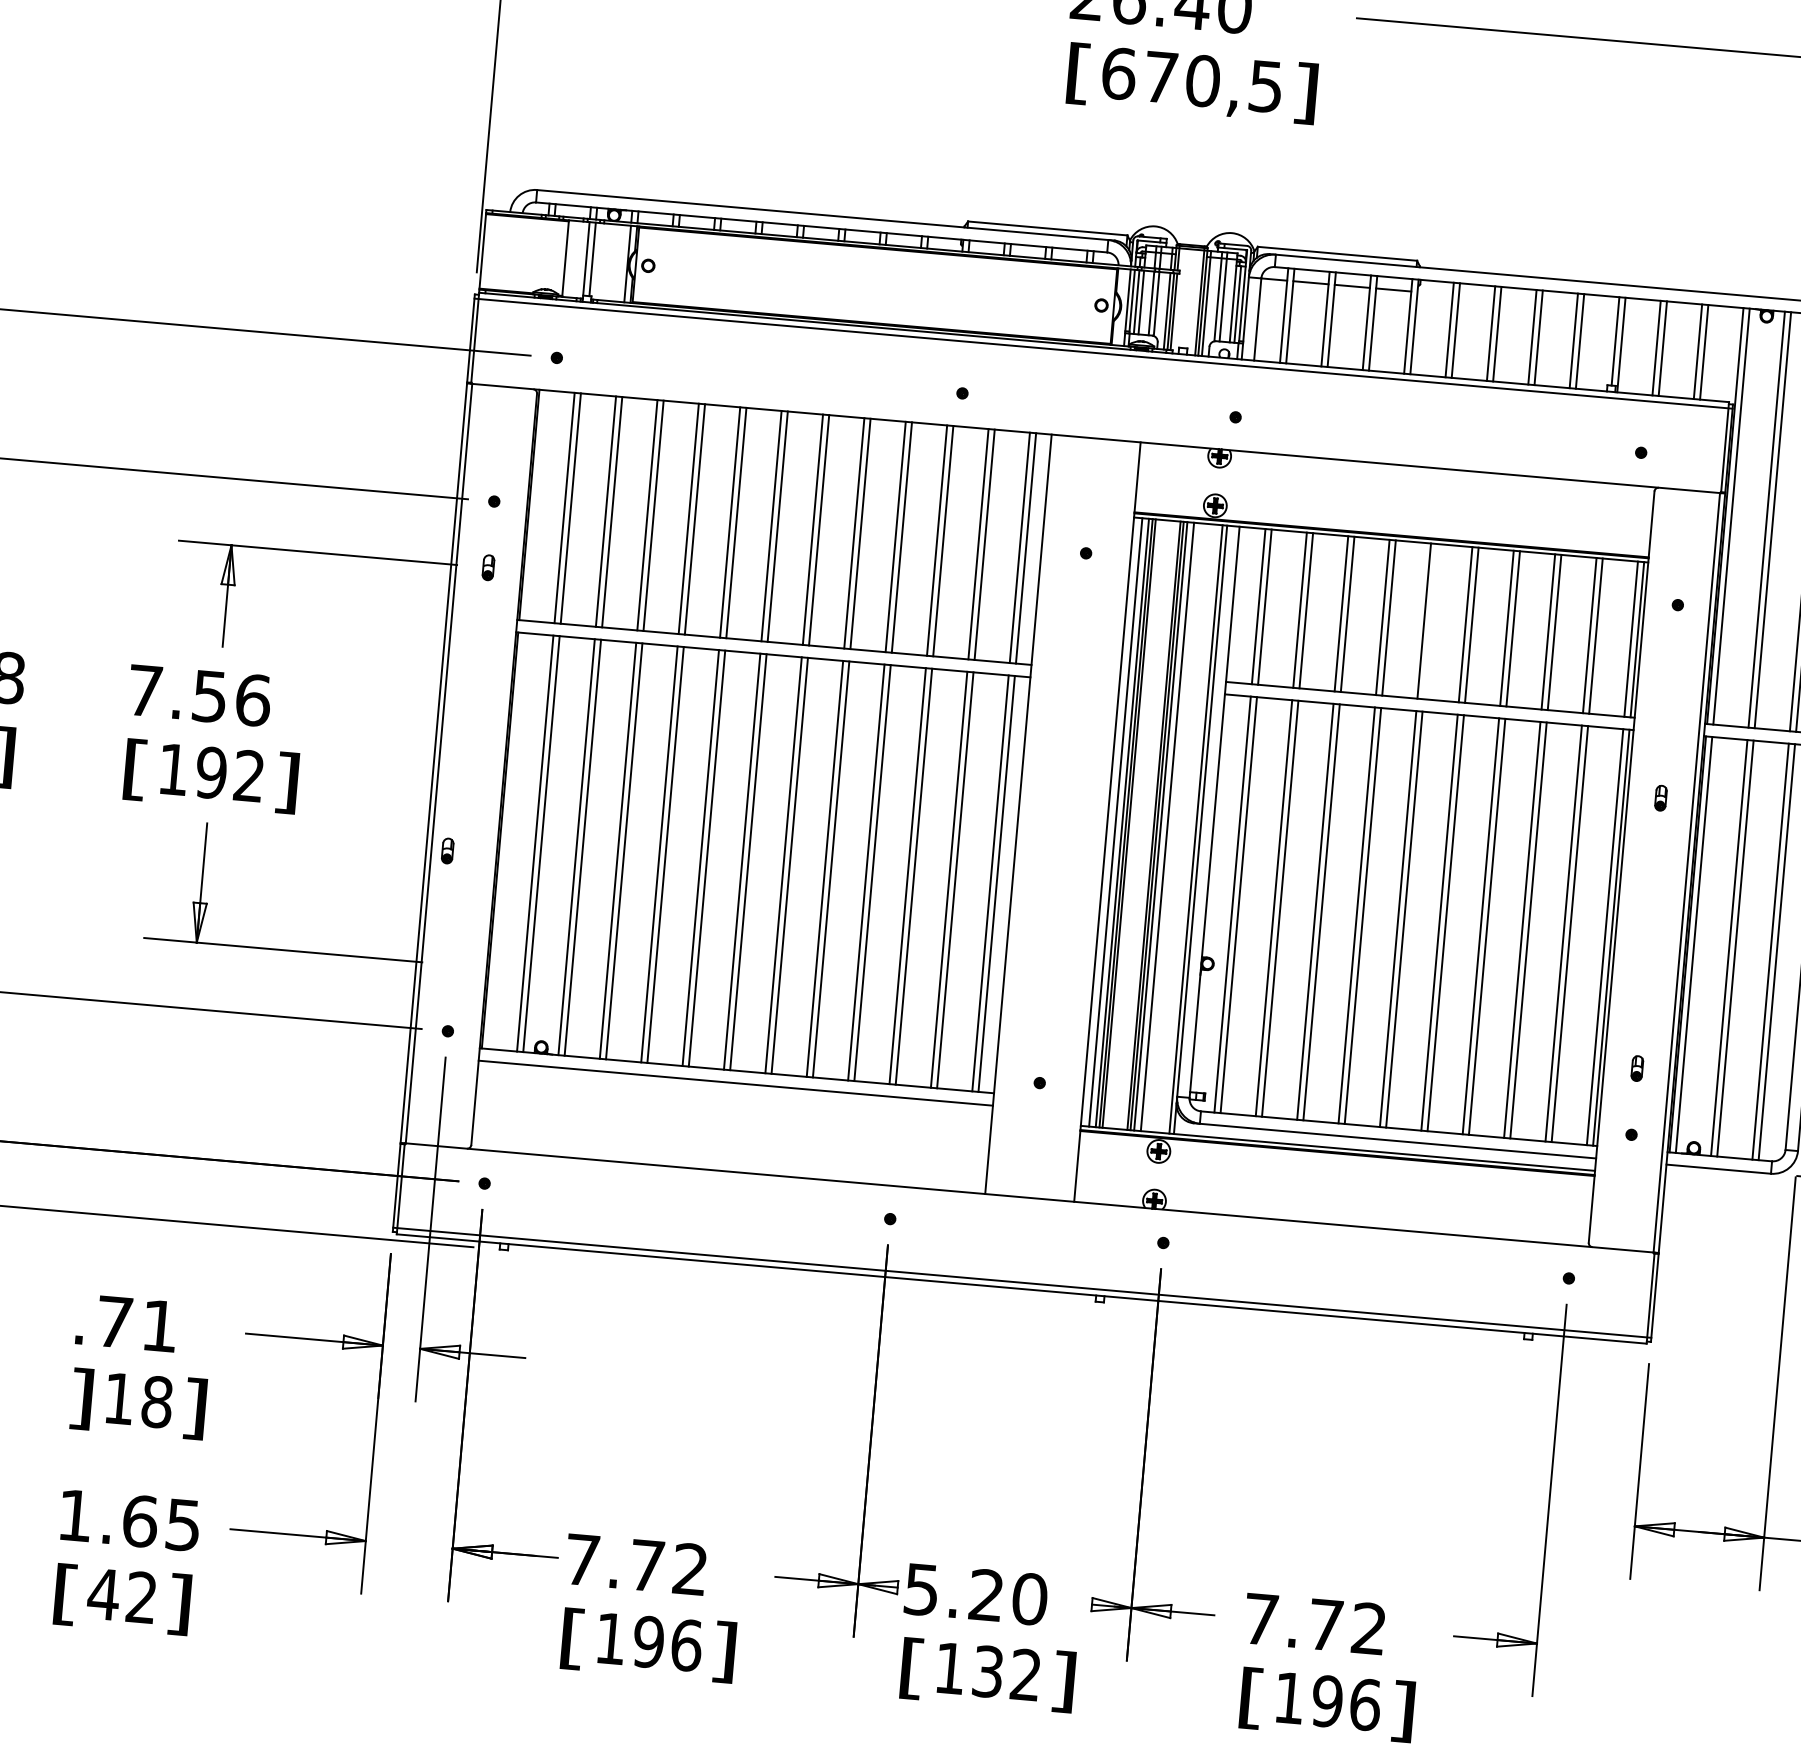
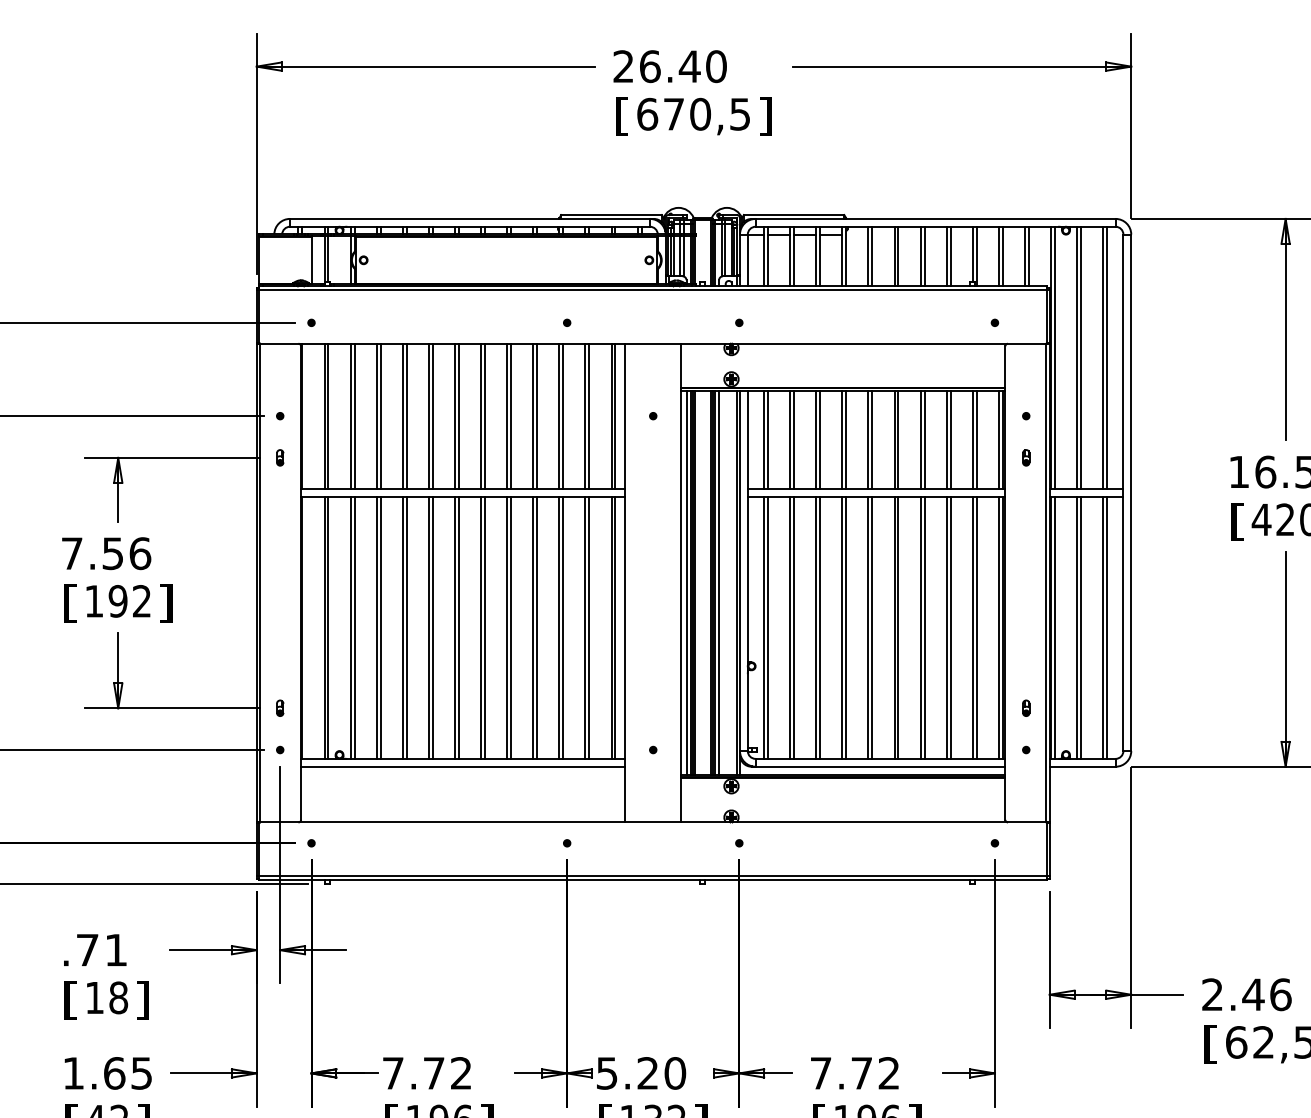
line: (1430, 620) -> (872, 439), added
part: (1661, 797) -> (1026, 457), moved
part: (448, 849) -> (280, 707), moved
text: (80, 1399) -> (70, 1000), ] -> [

